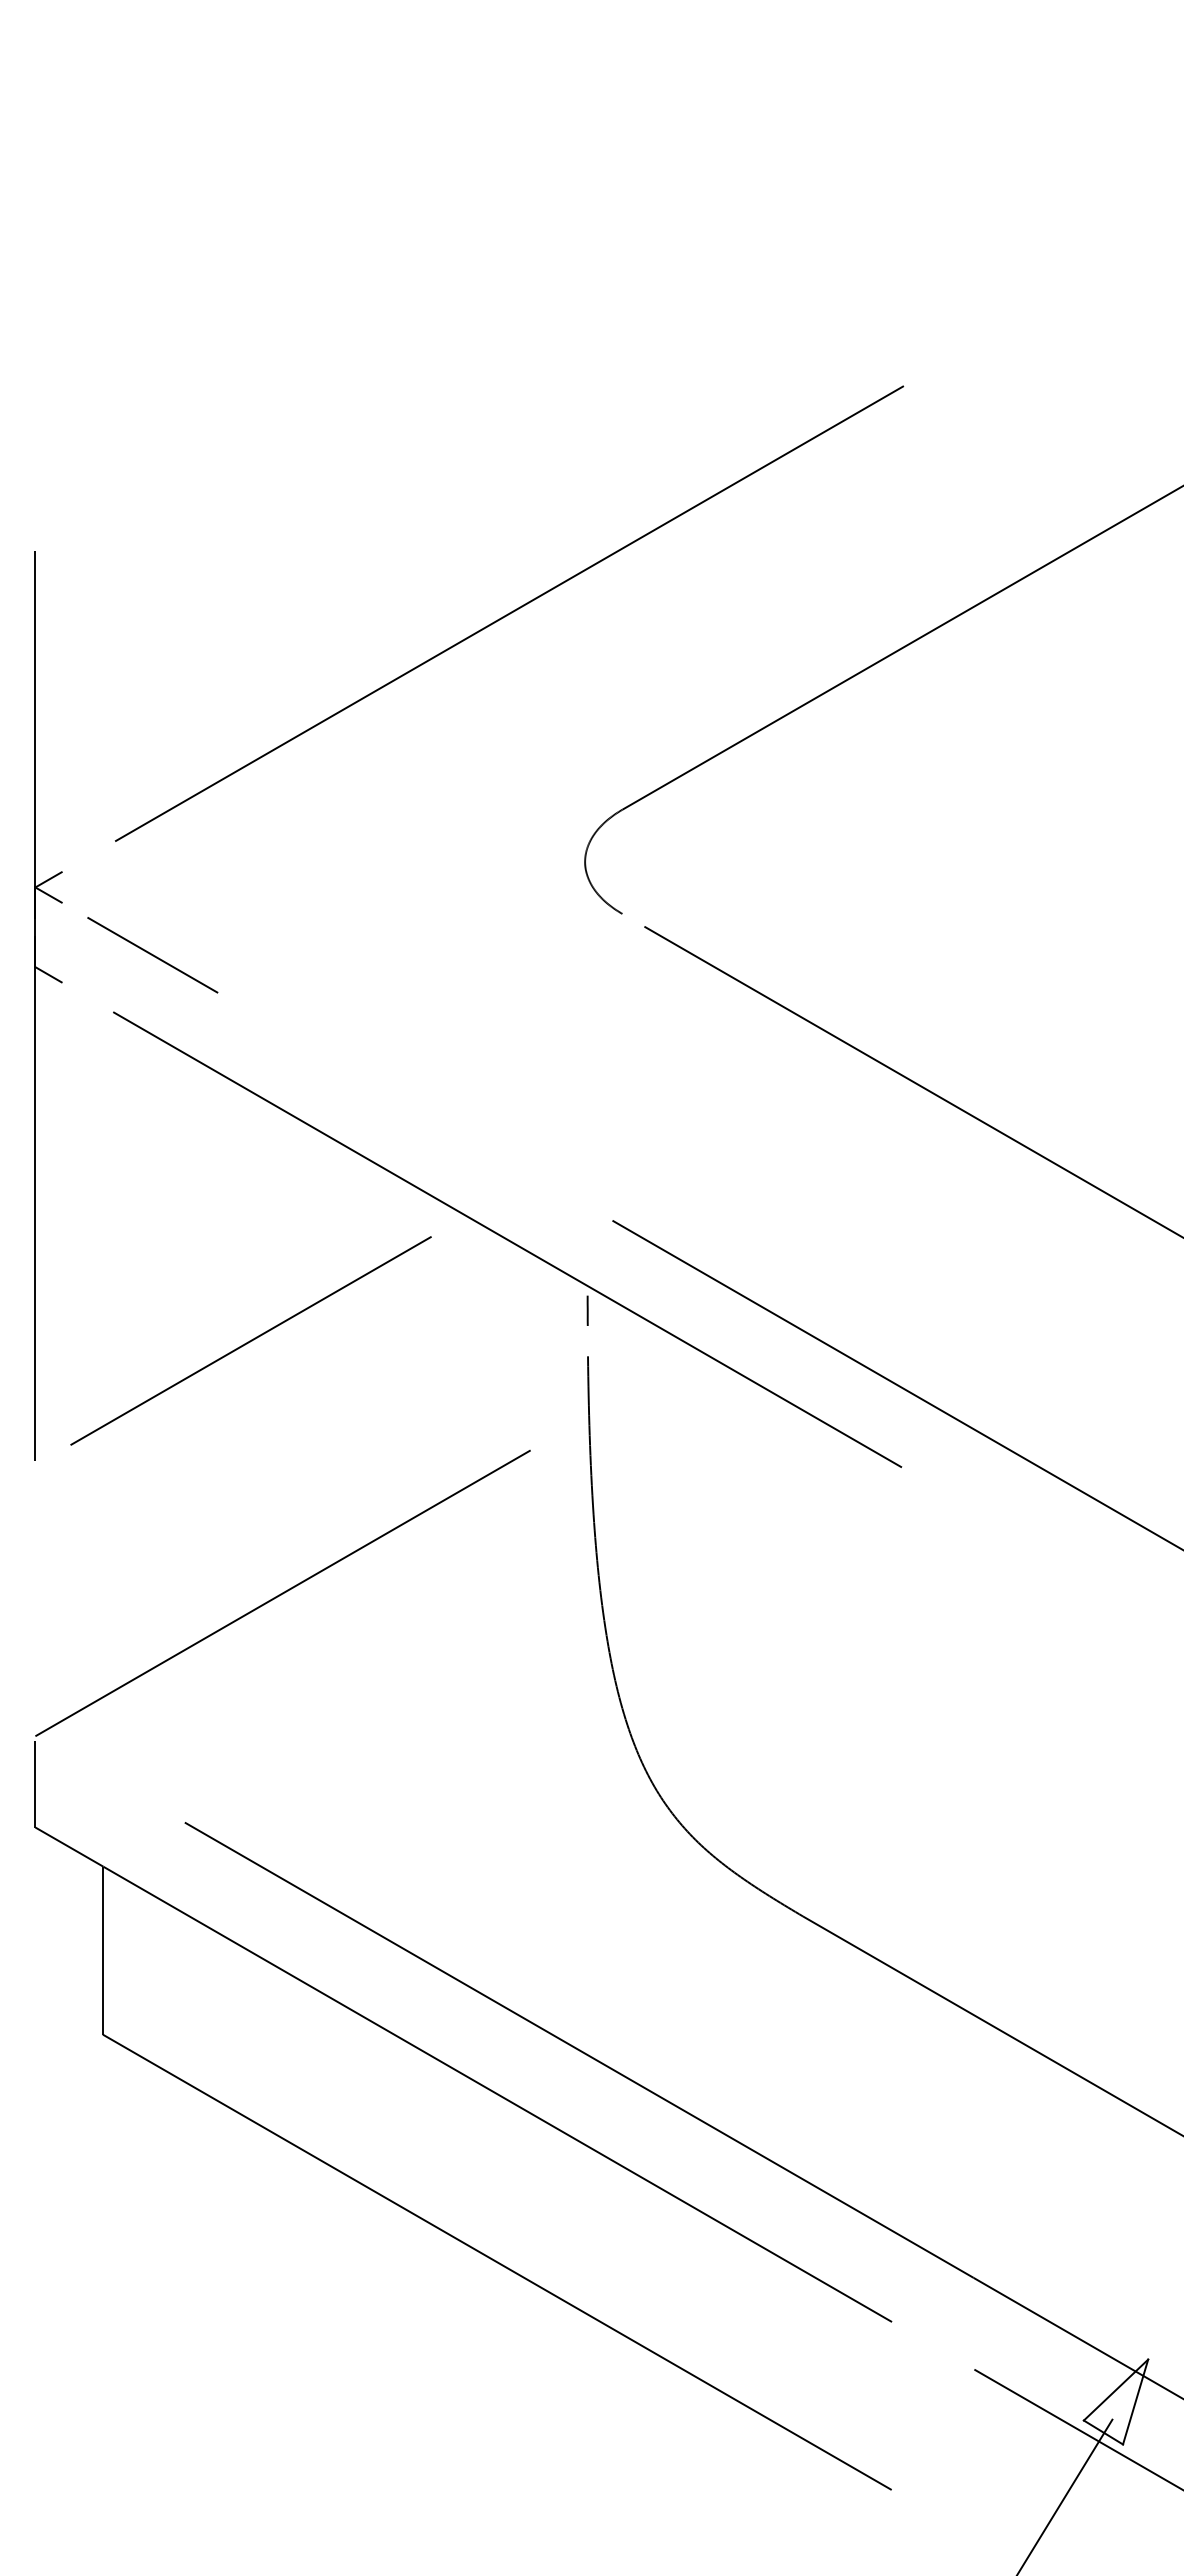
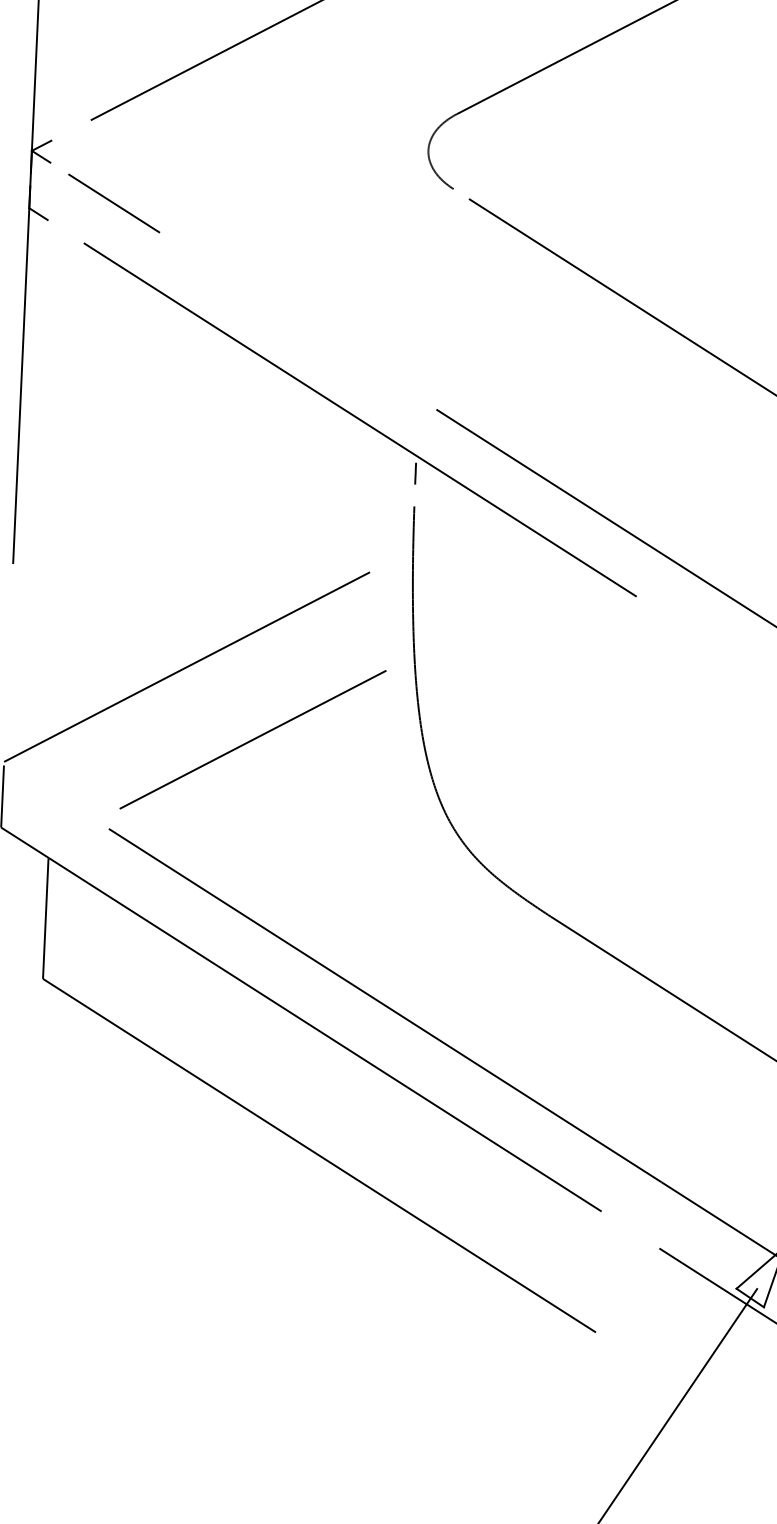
line: (250, 1340) -> (252, 739), moved

